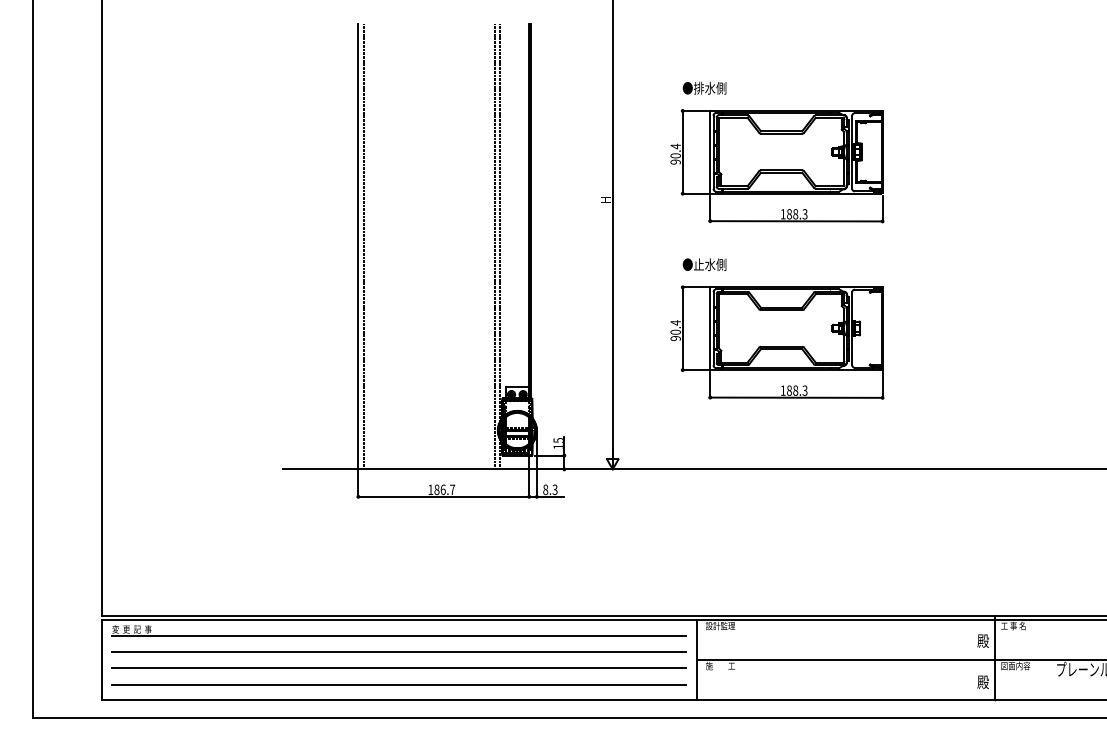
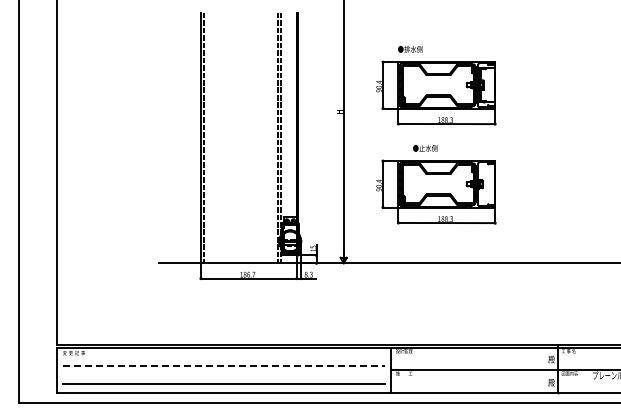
text: (704, 88) -> (410, 49), moved
text: (704, 264) -> (425, 148), moved
line: (398, 635) -> (223, 356), removed
line: (400, 653) -> (224, 366), solid -> dashed
line: (398, 667) -> (223, 374), removed

